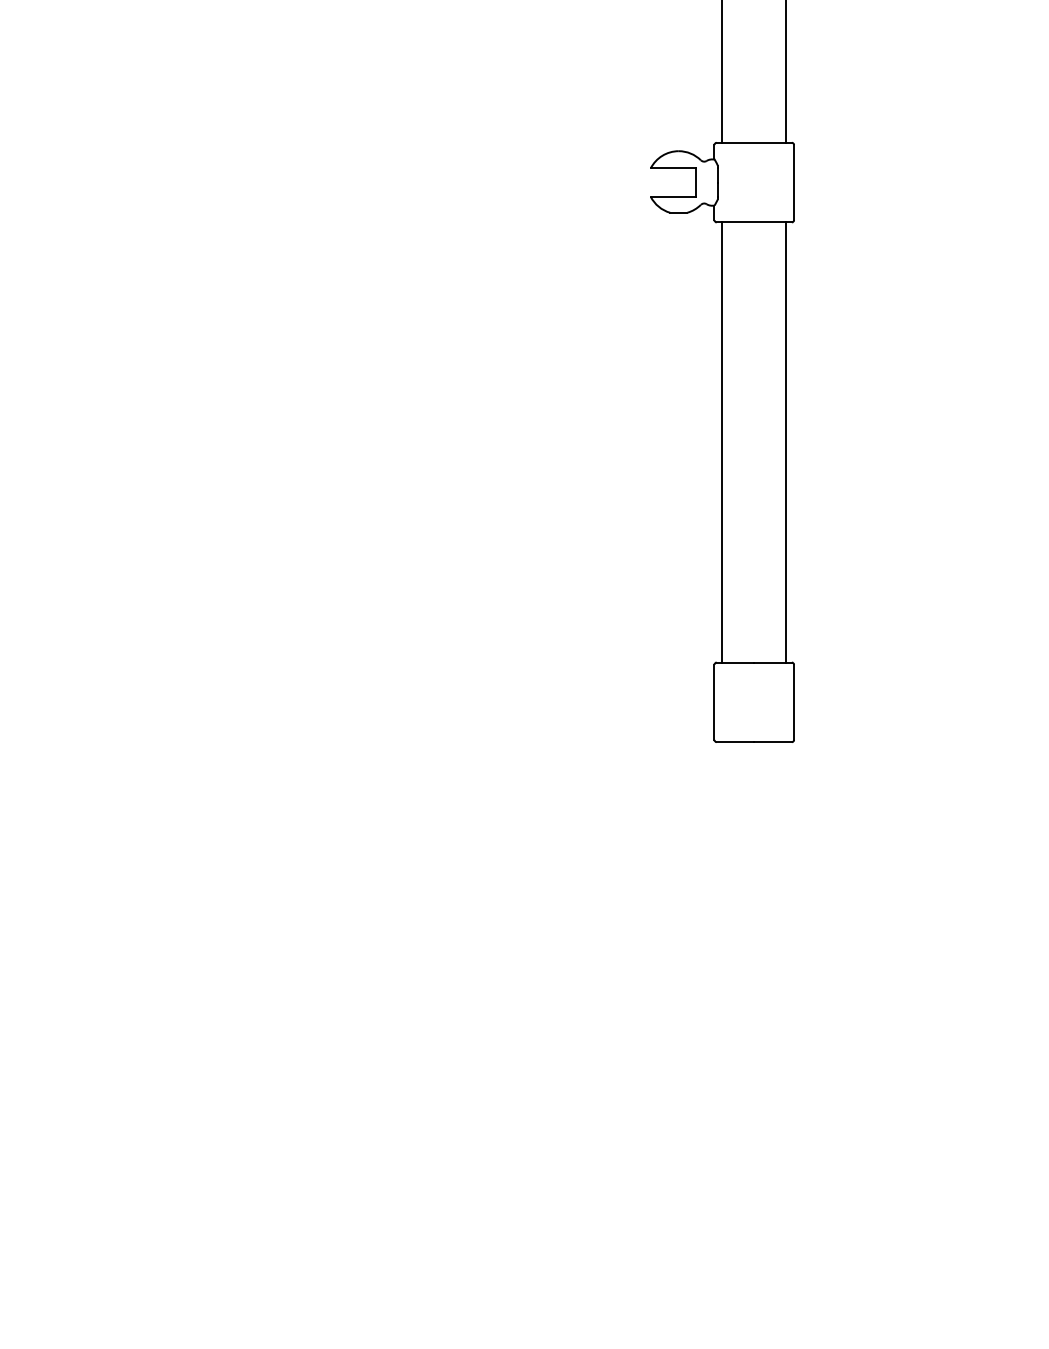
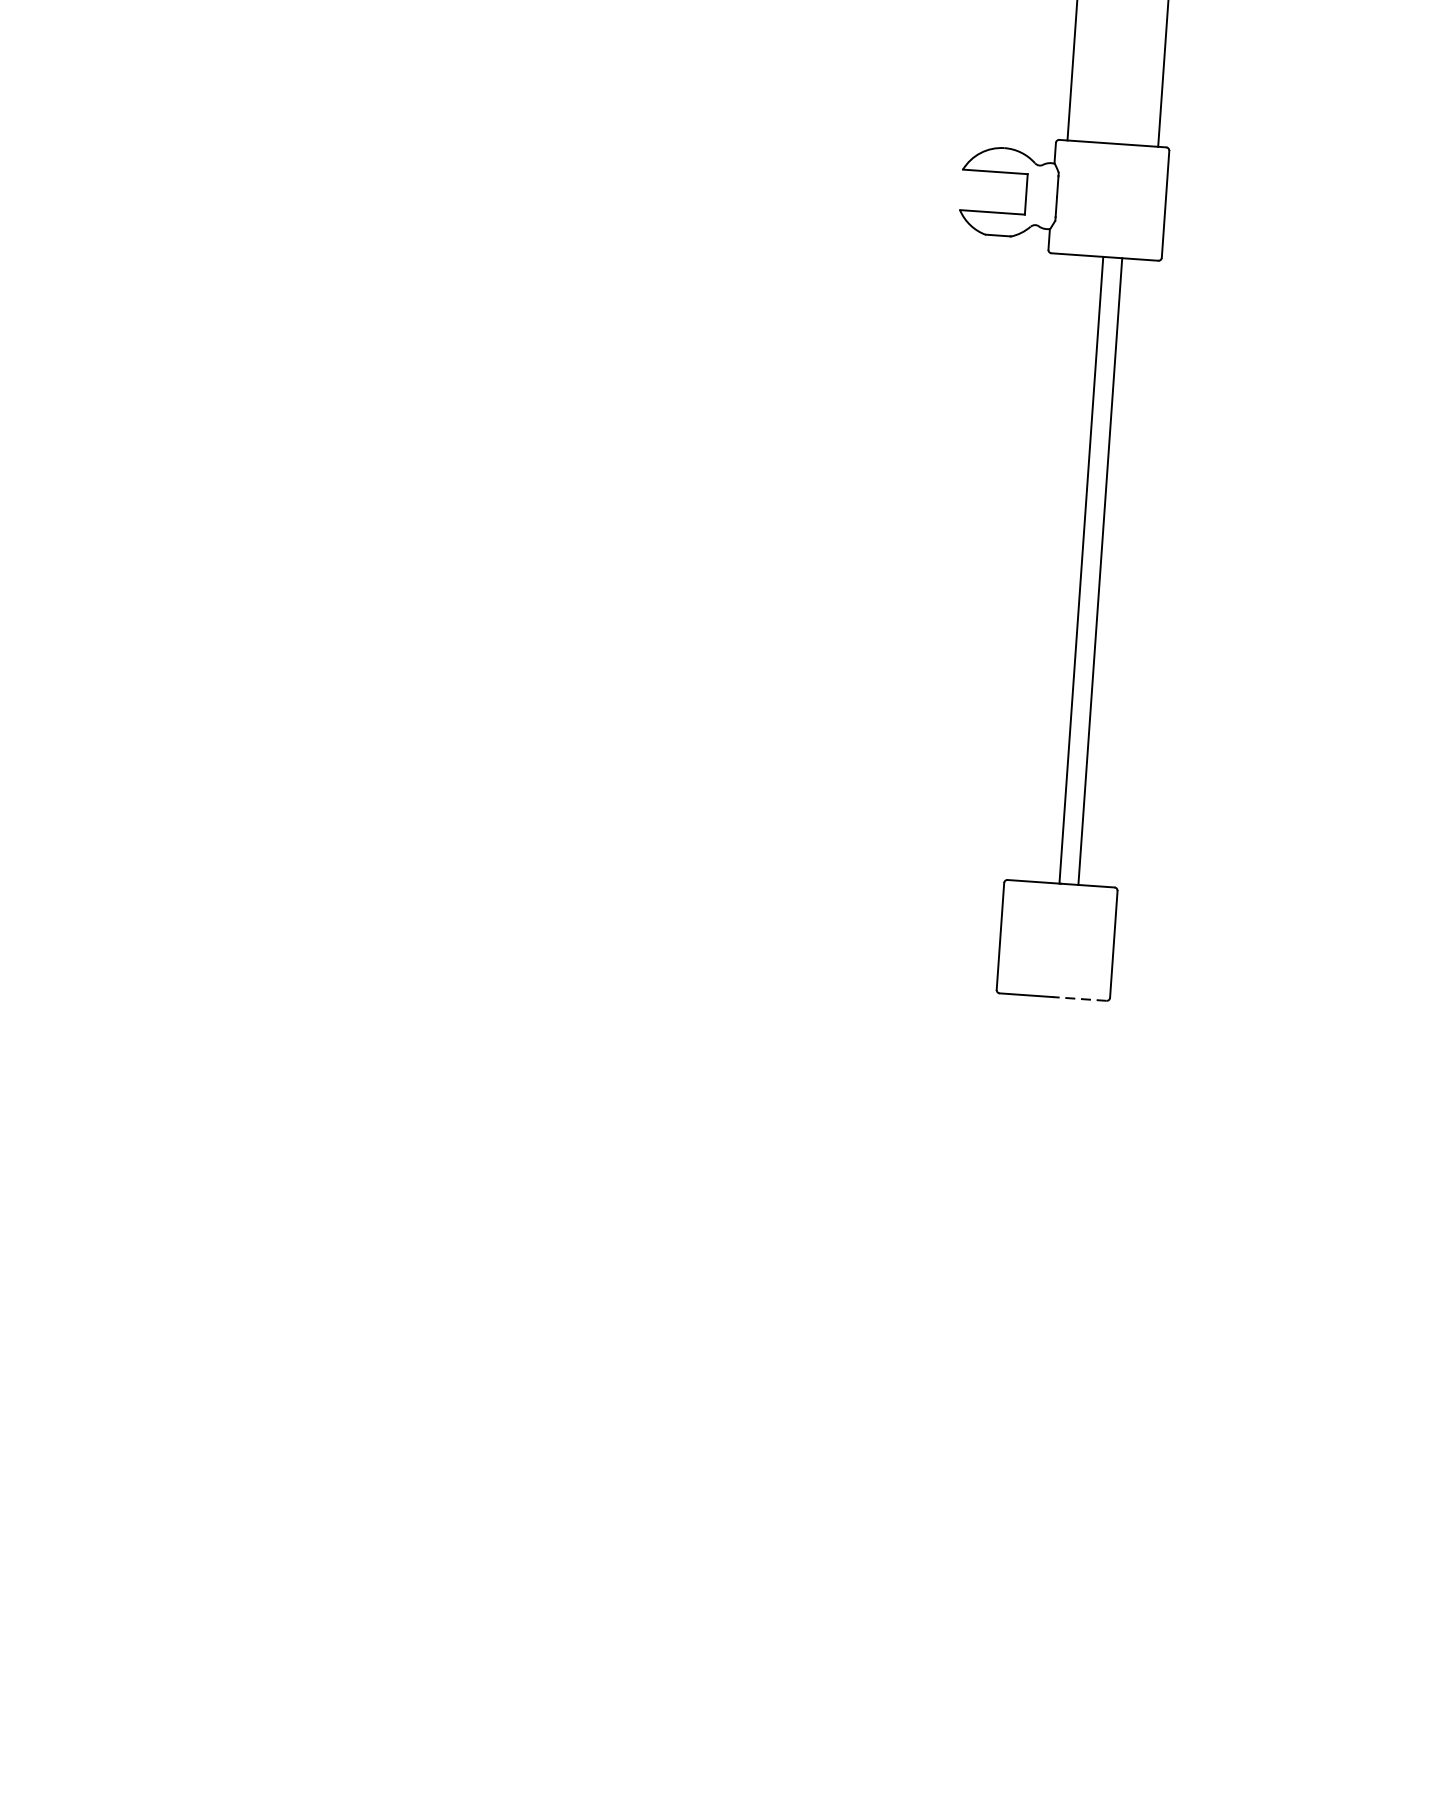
line: (722, 442) -> (1100, 571), moved
line: (786, 442) -> (1081, 570), moved
line: (773, 742) -> (1080, 999), solid -> dashed

